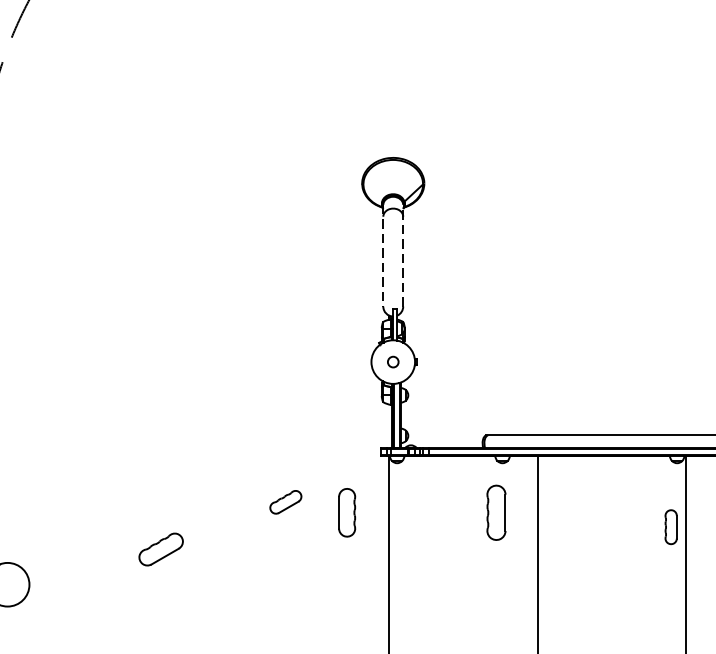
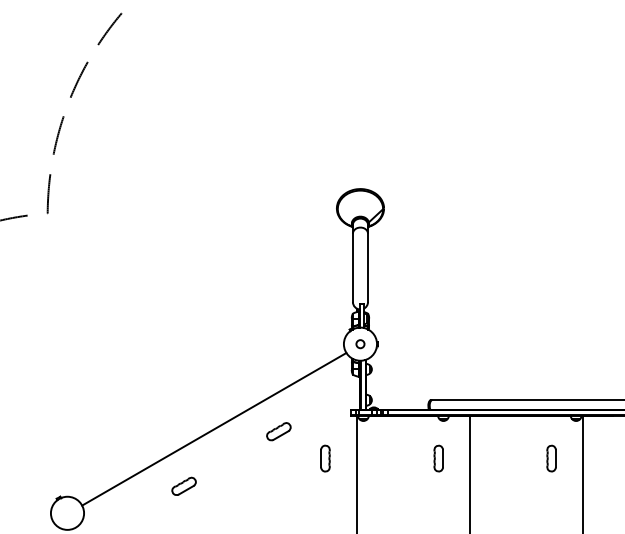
line: (382, 255) -> (352, 263), dashed -> solid
line: (403, 255) -> (368, 263), dashed -> solid
line: (201, 474) -> (214, 429), added
part: (285, 502) -> (278, 431), moved
part: (347, 512) -> (325, 458), size x0.71
part: (495, 512) -> (438, 458), size x0.62
part: (671, 527) -> (551, 458), moved
part: (160, 548) -> (183, 485), size x0.71

